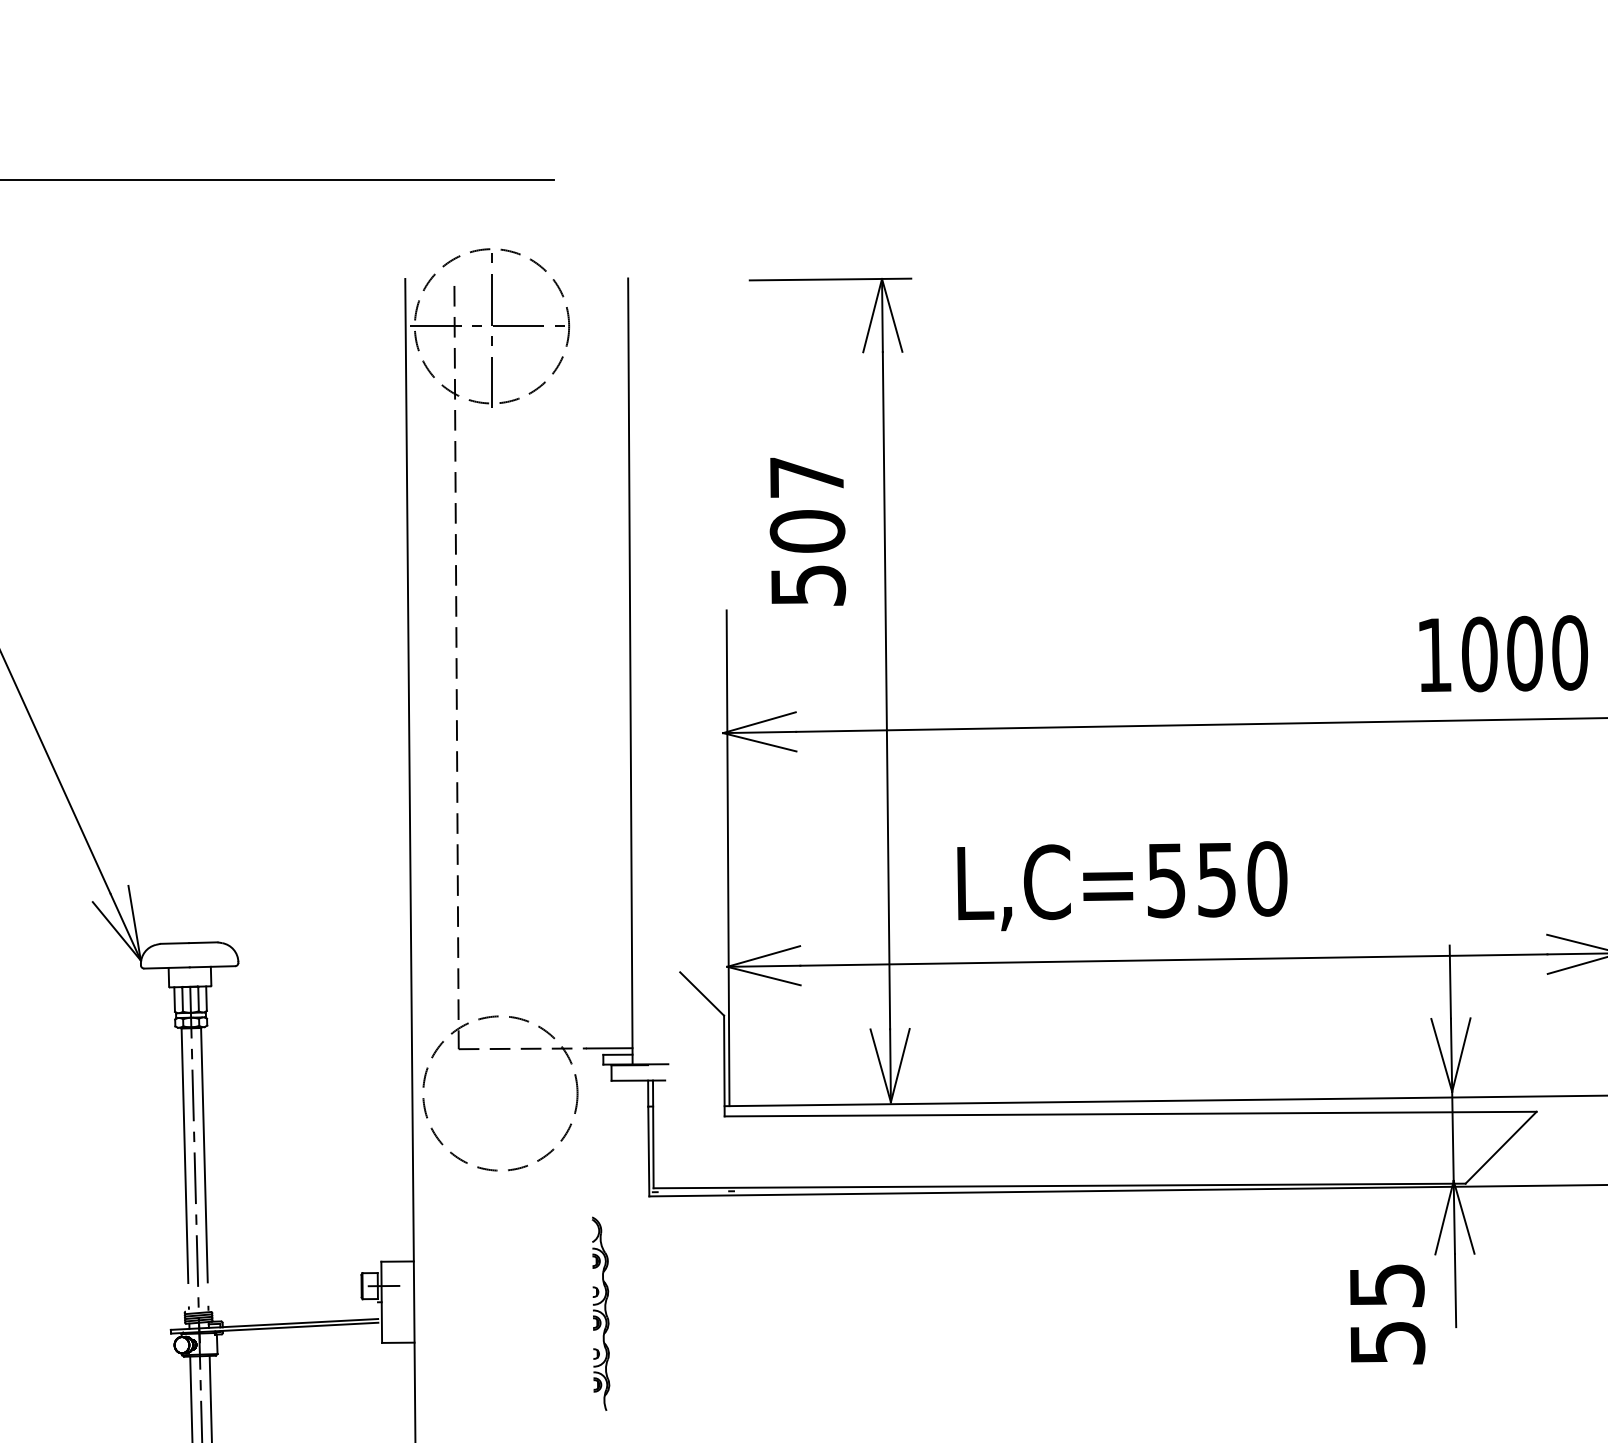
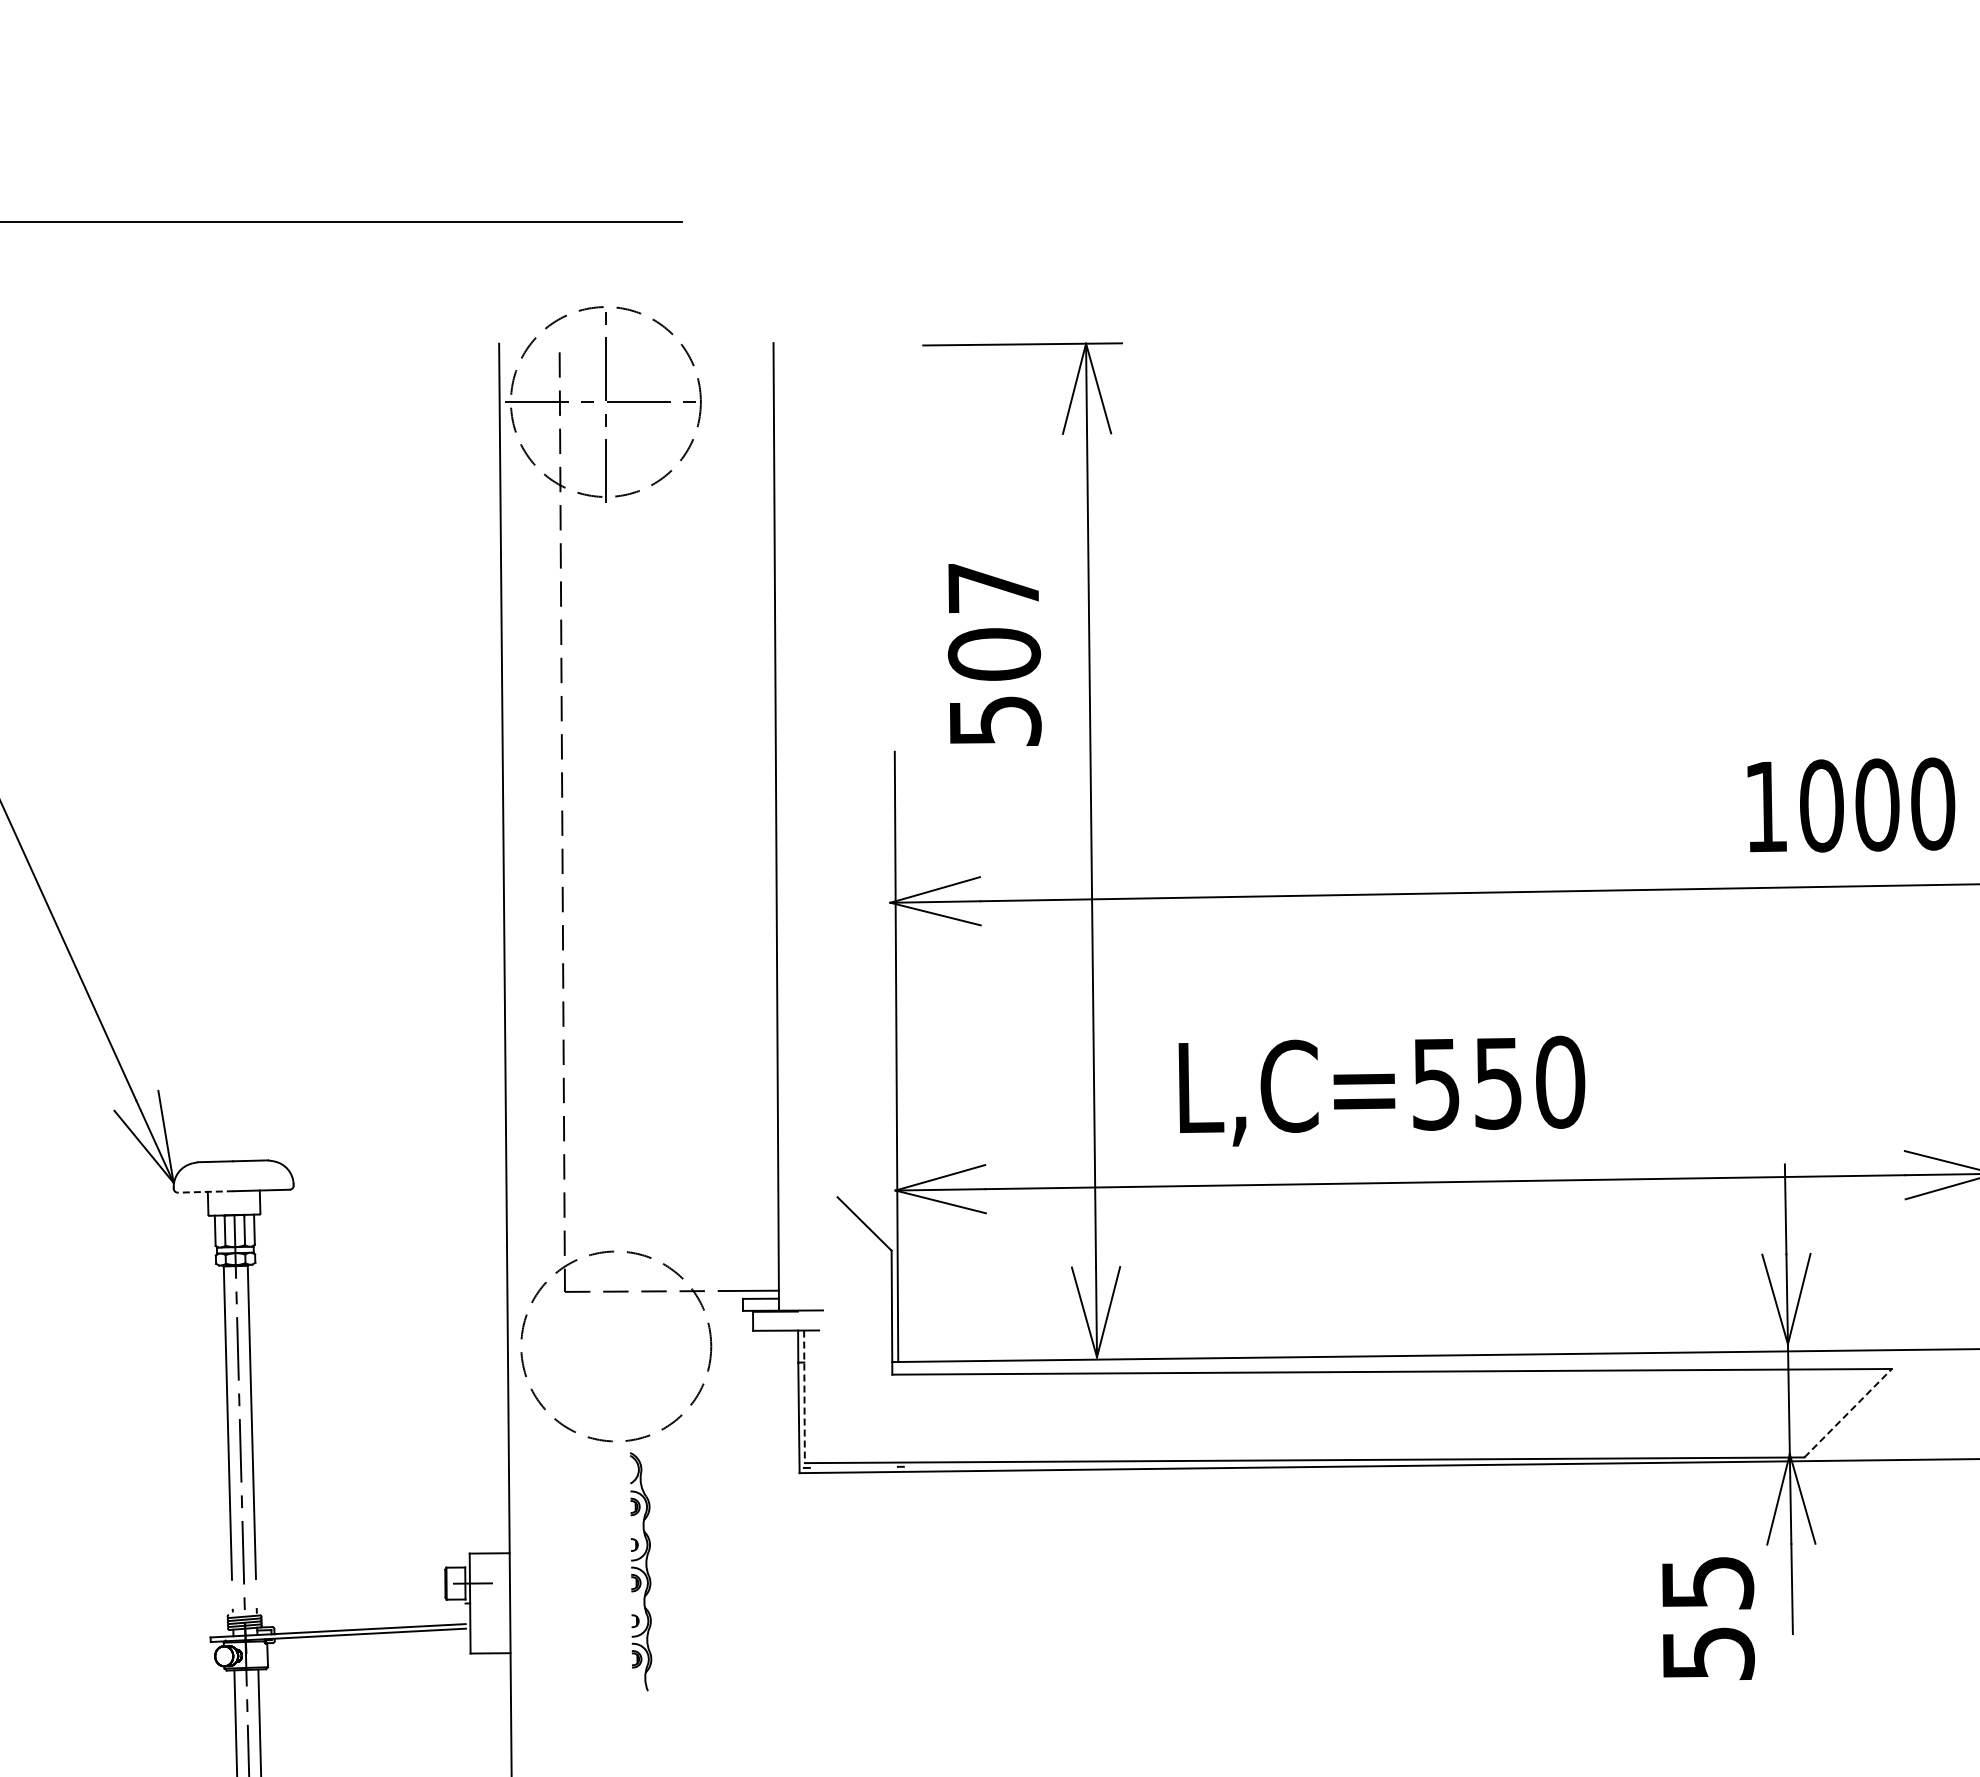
line: (166, 967) -> (205, 1191), solid -> dashed
line: (653, 1134) -> (804, 1397), solid -> dashed
line: (1501, 1147) -> (1848, 1412), solid -> dashed
part: (601, 1313) -> (641, 1571), moved

